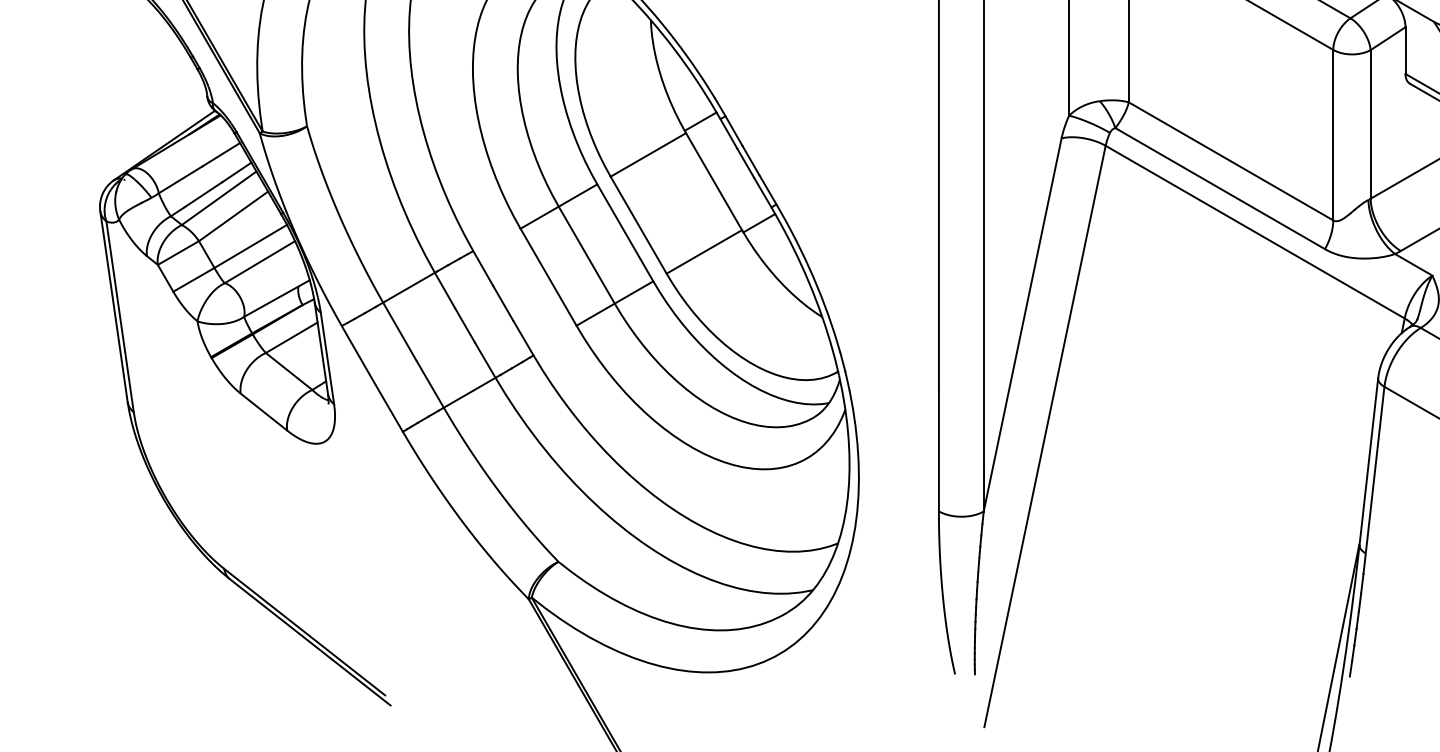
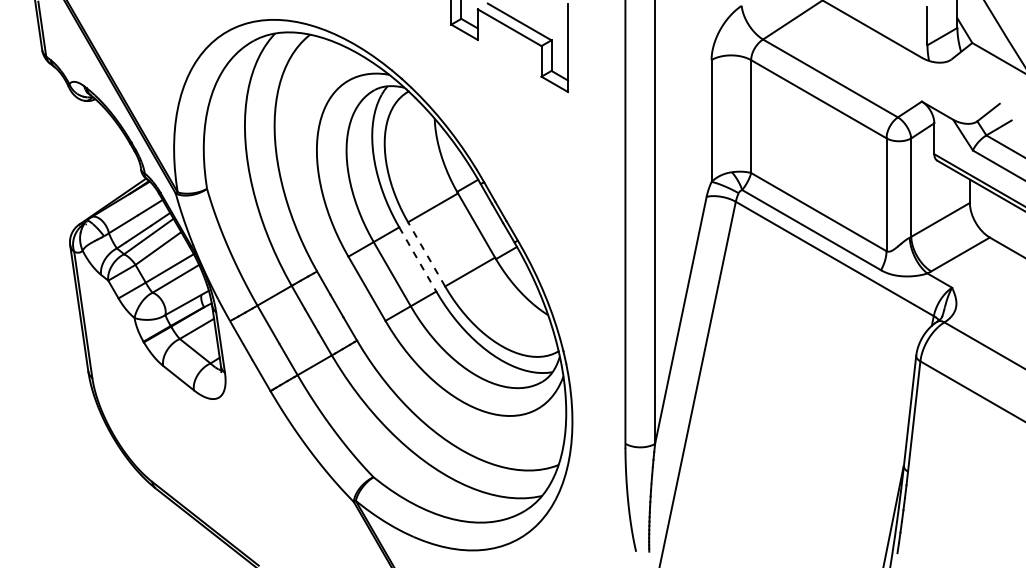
line: (638, 223) -> (426, 253), solid -> dashed
line: (626, 232) -> (418, 259), solid -> dashed

